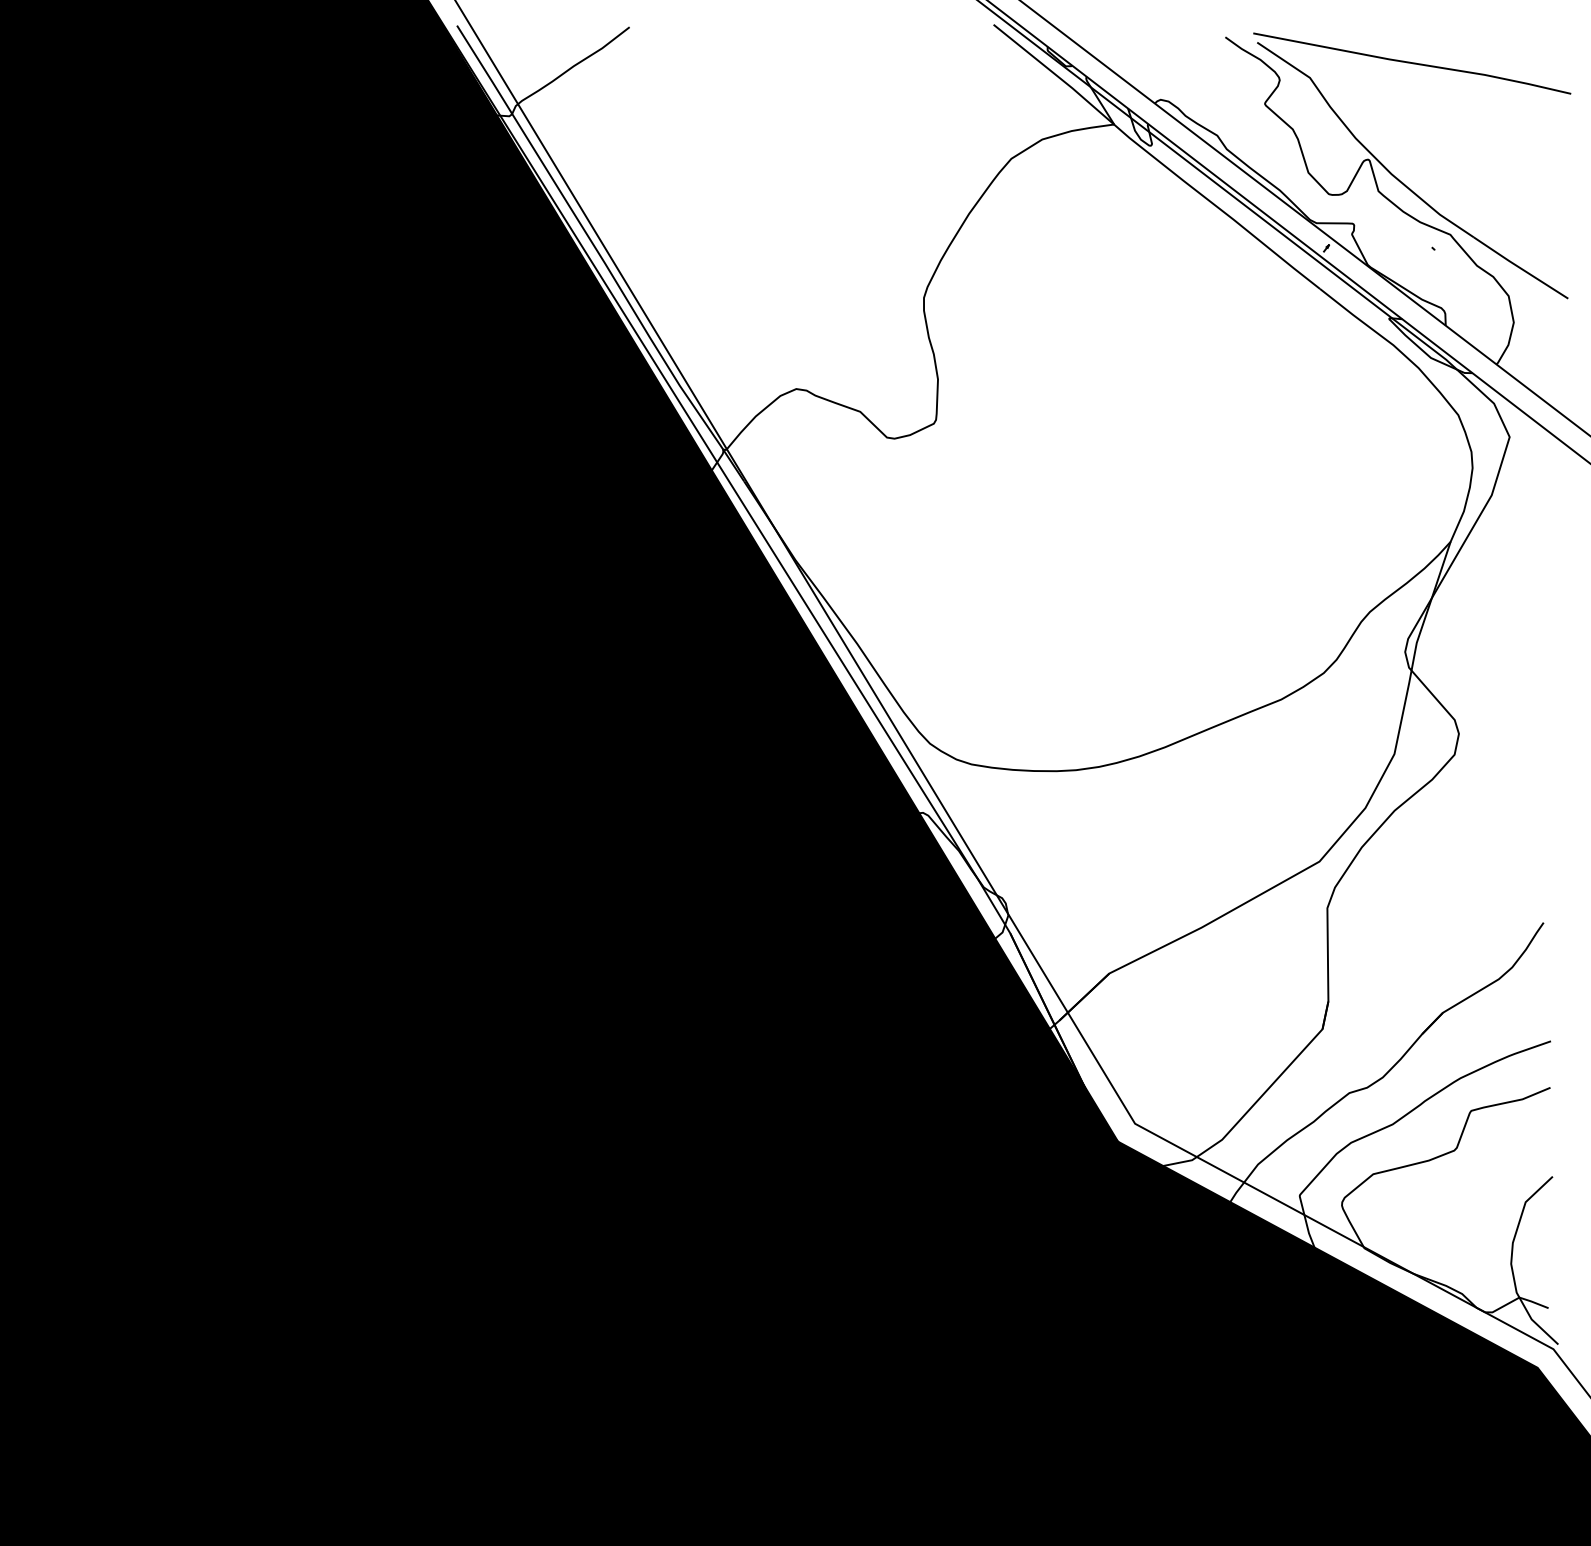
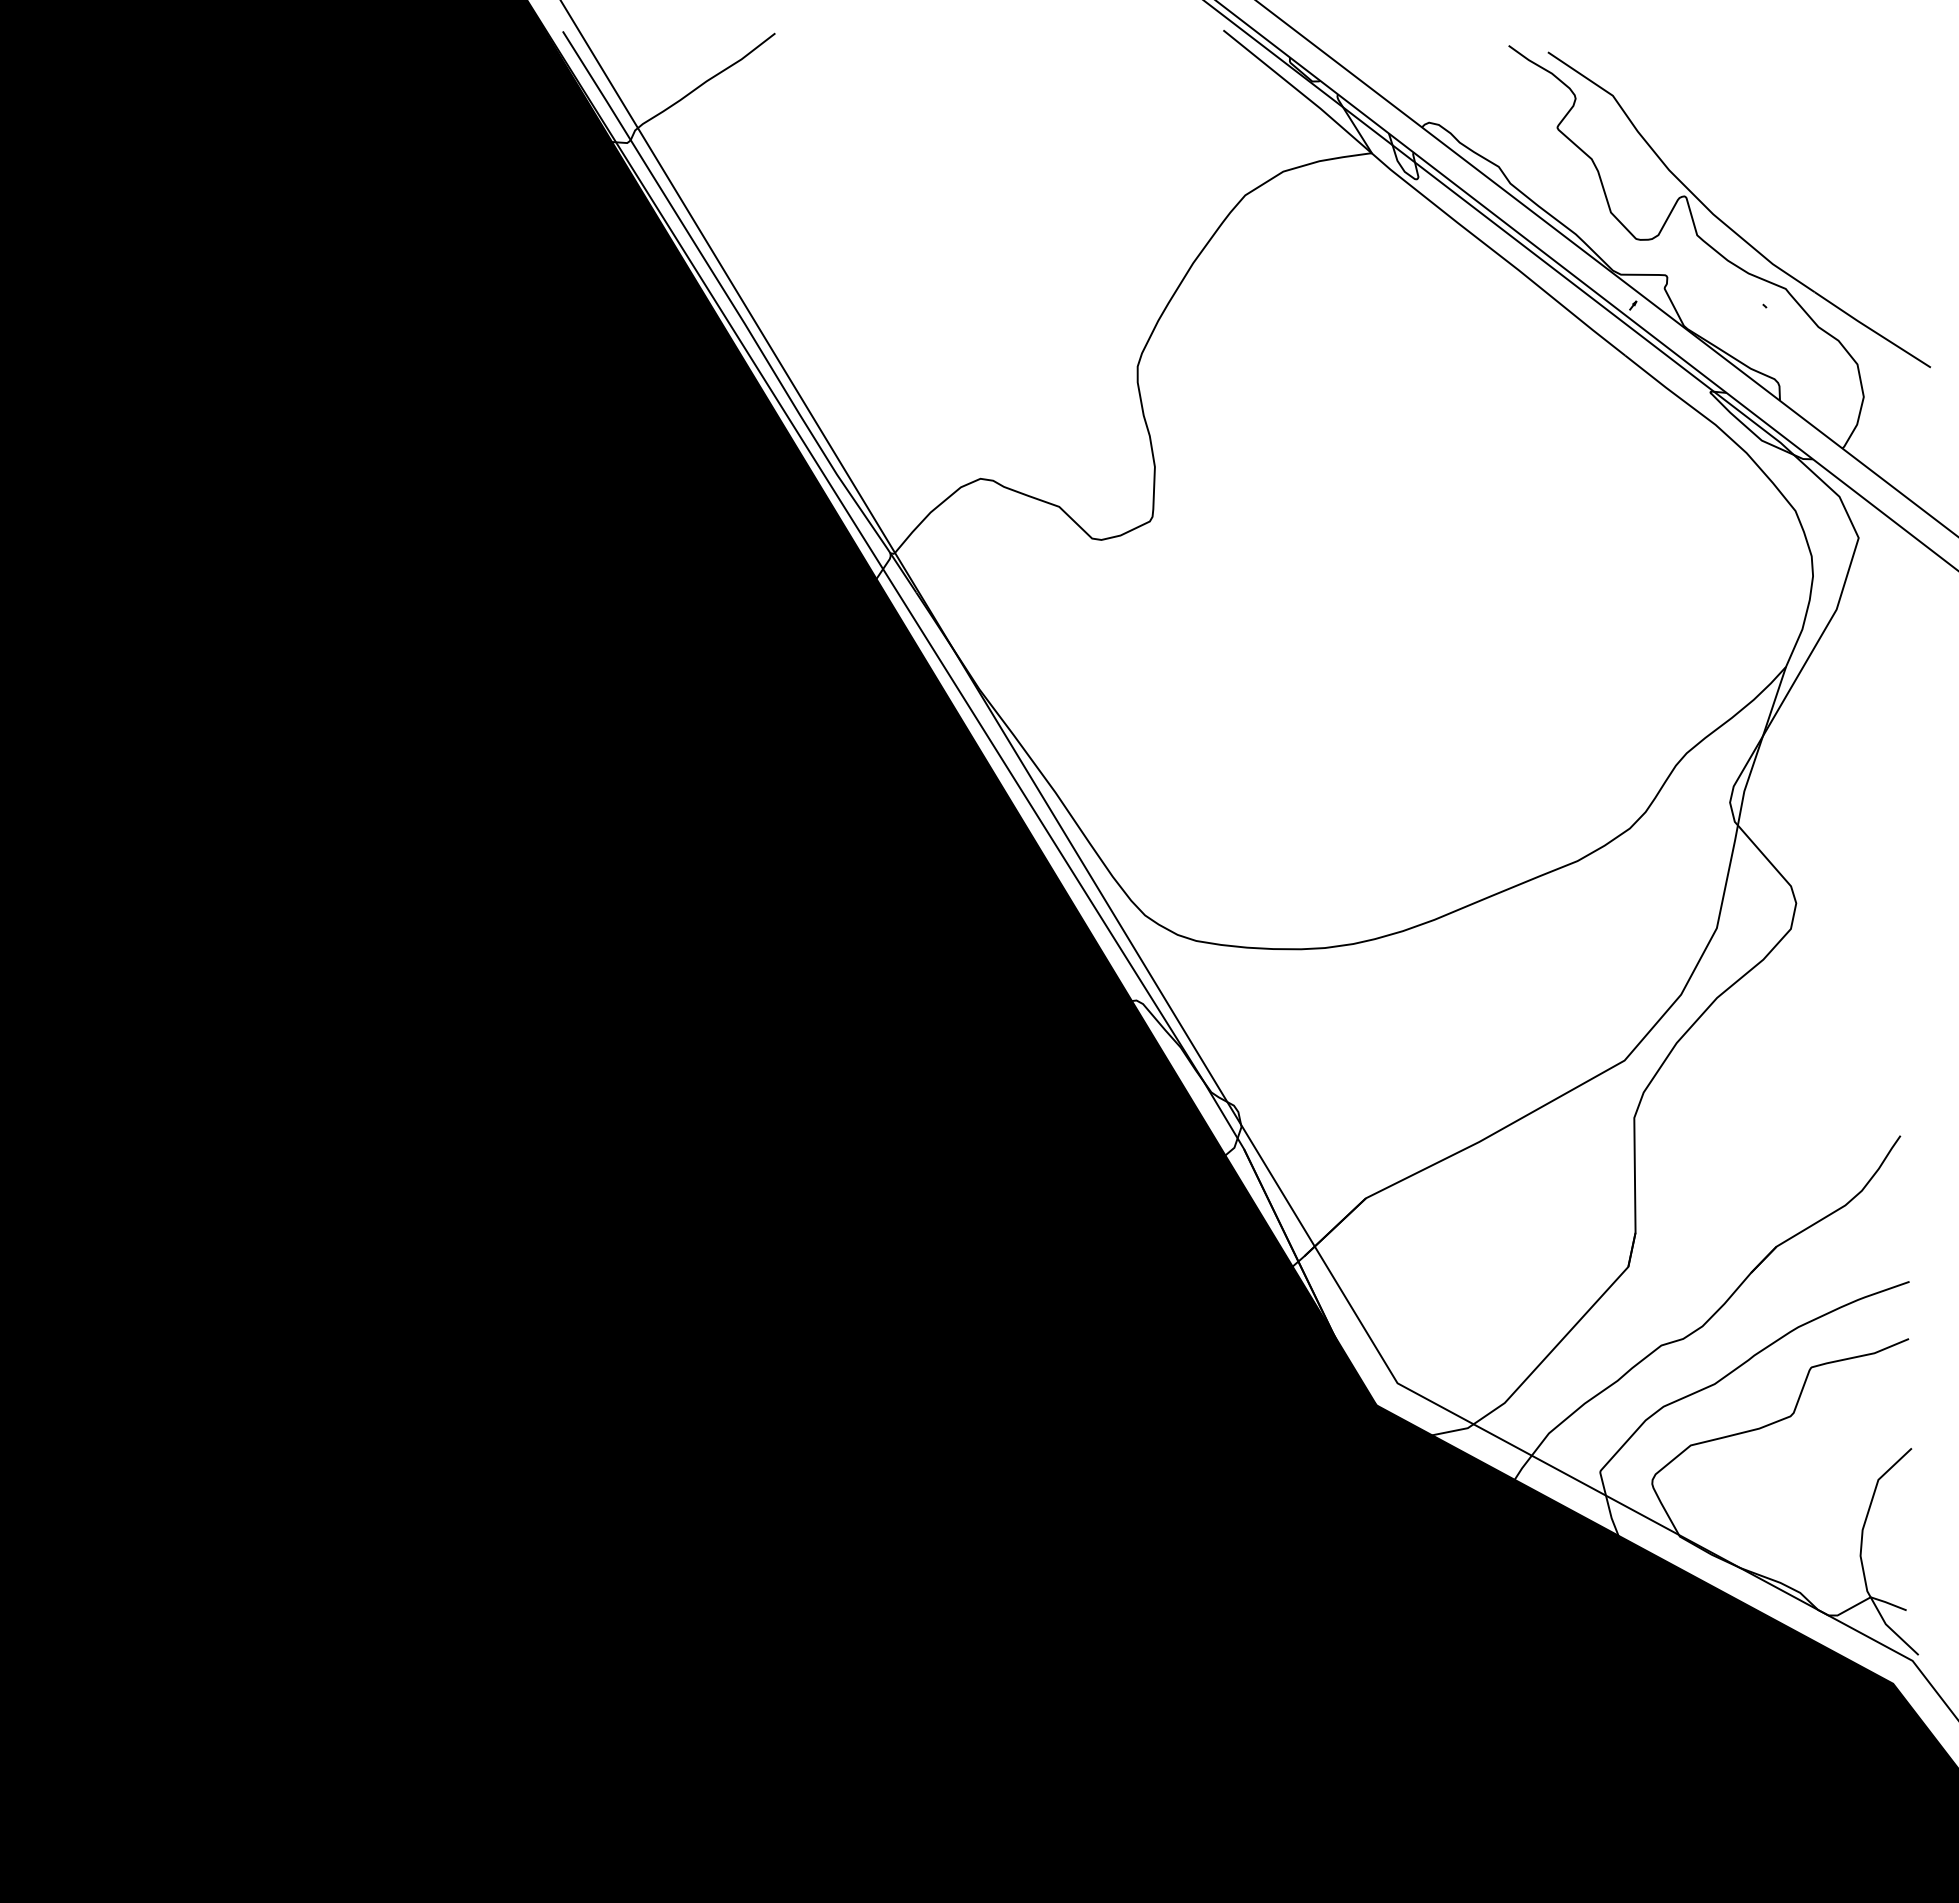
line: (1412, 63) -> (1738, 78), removed

